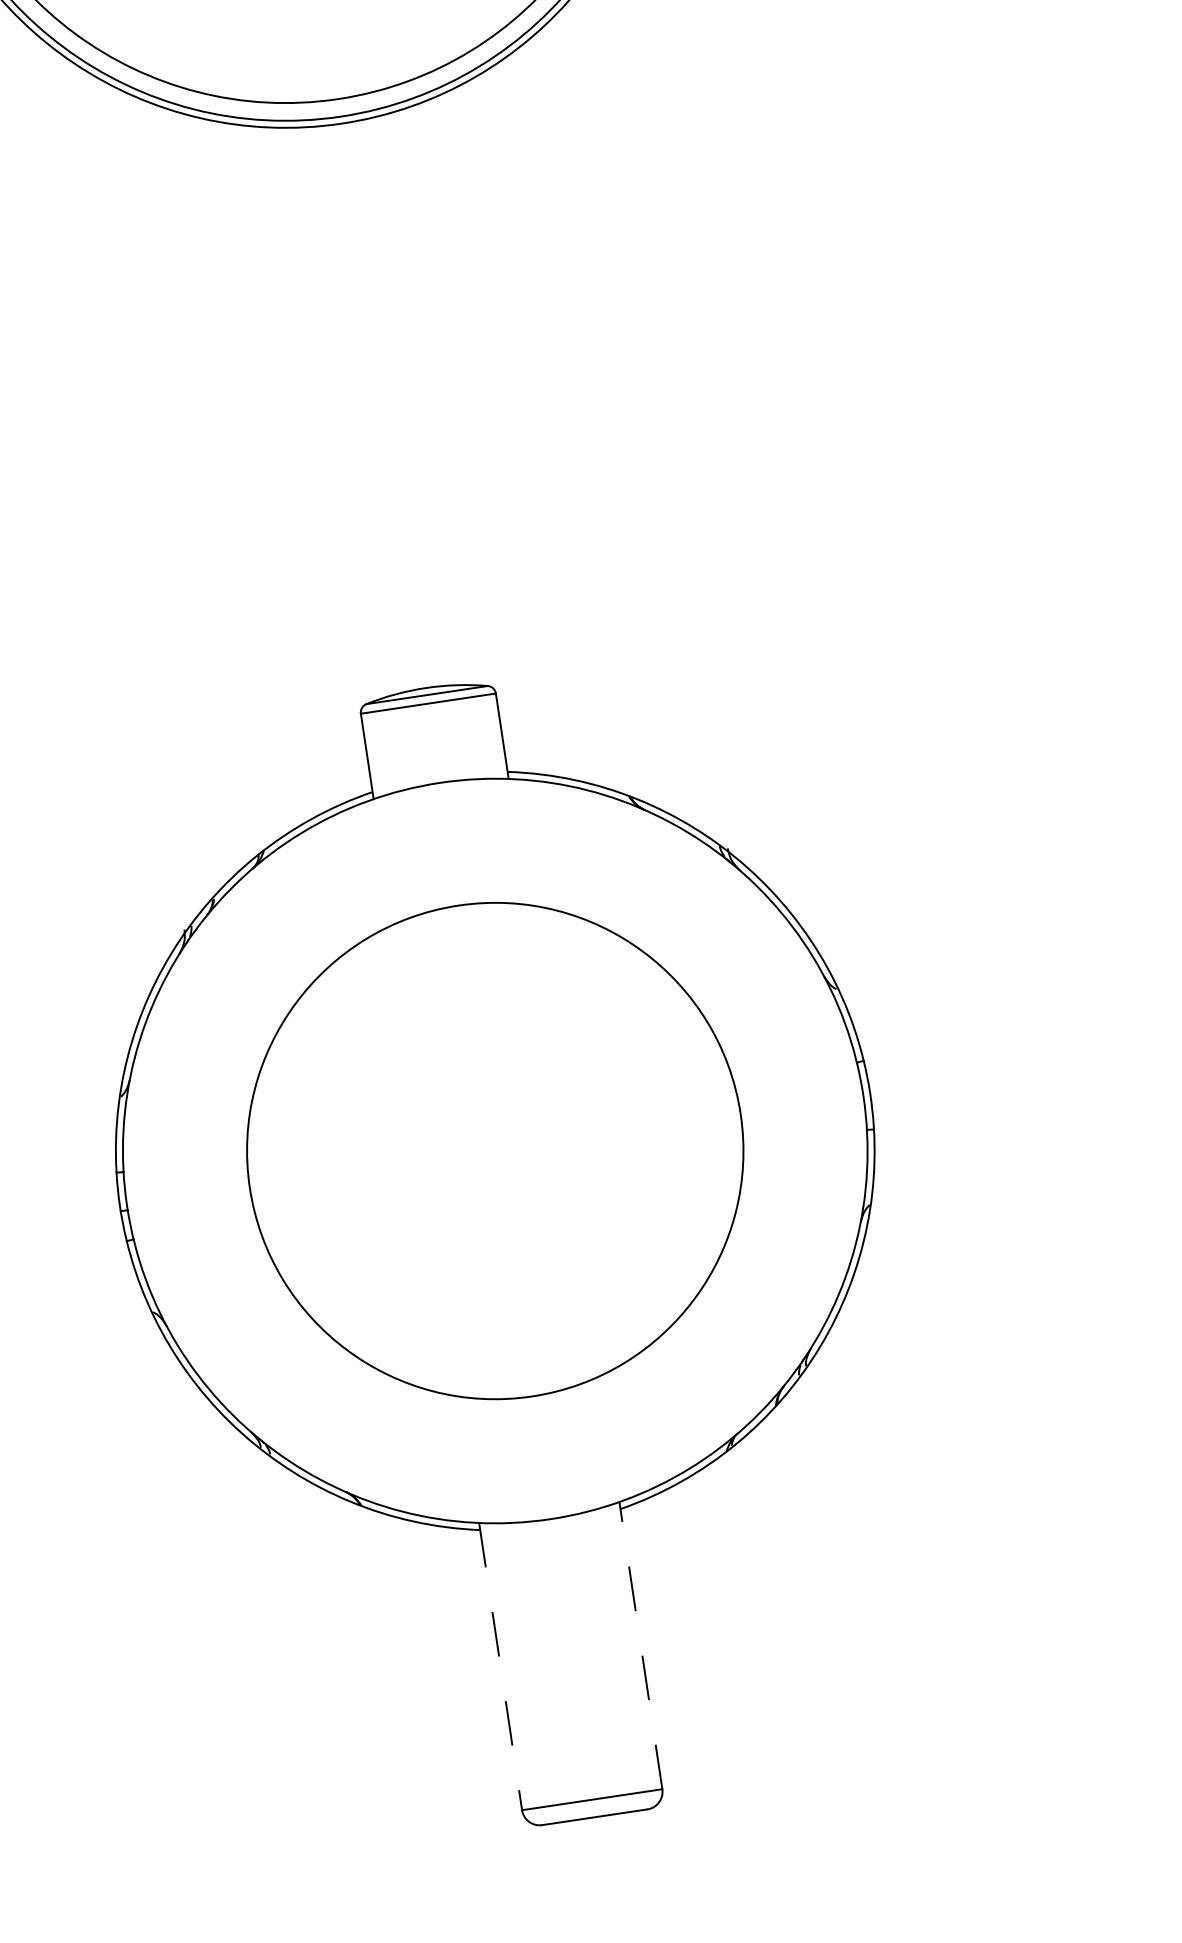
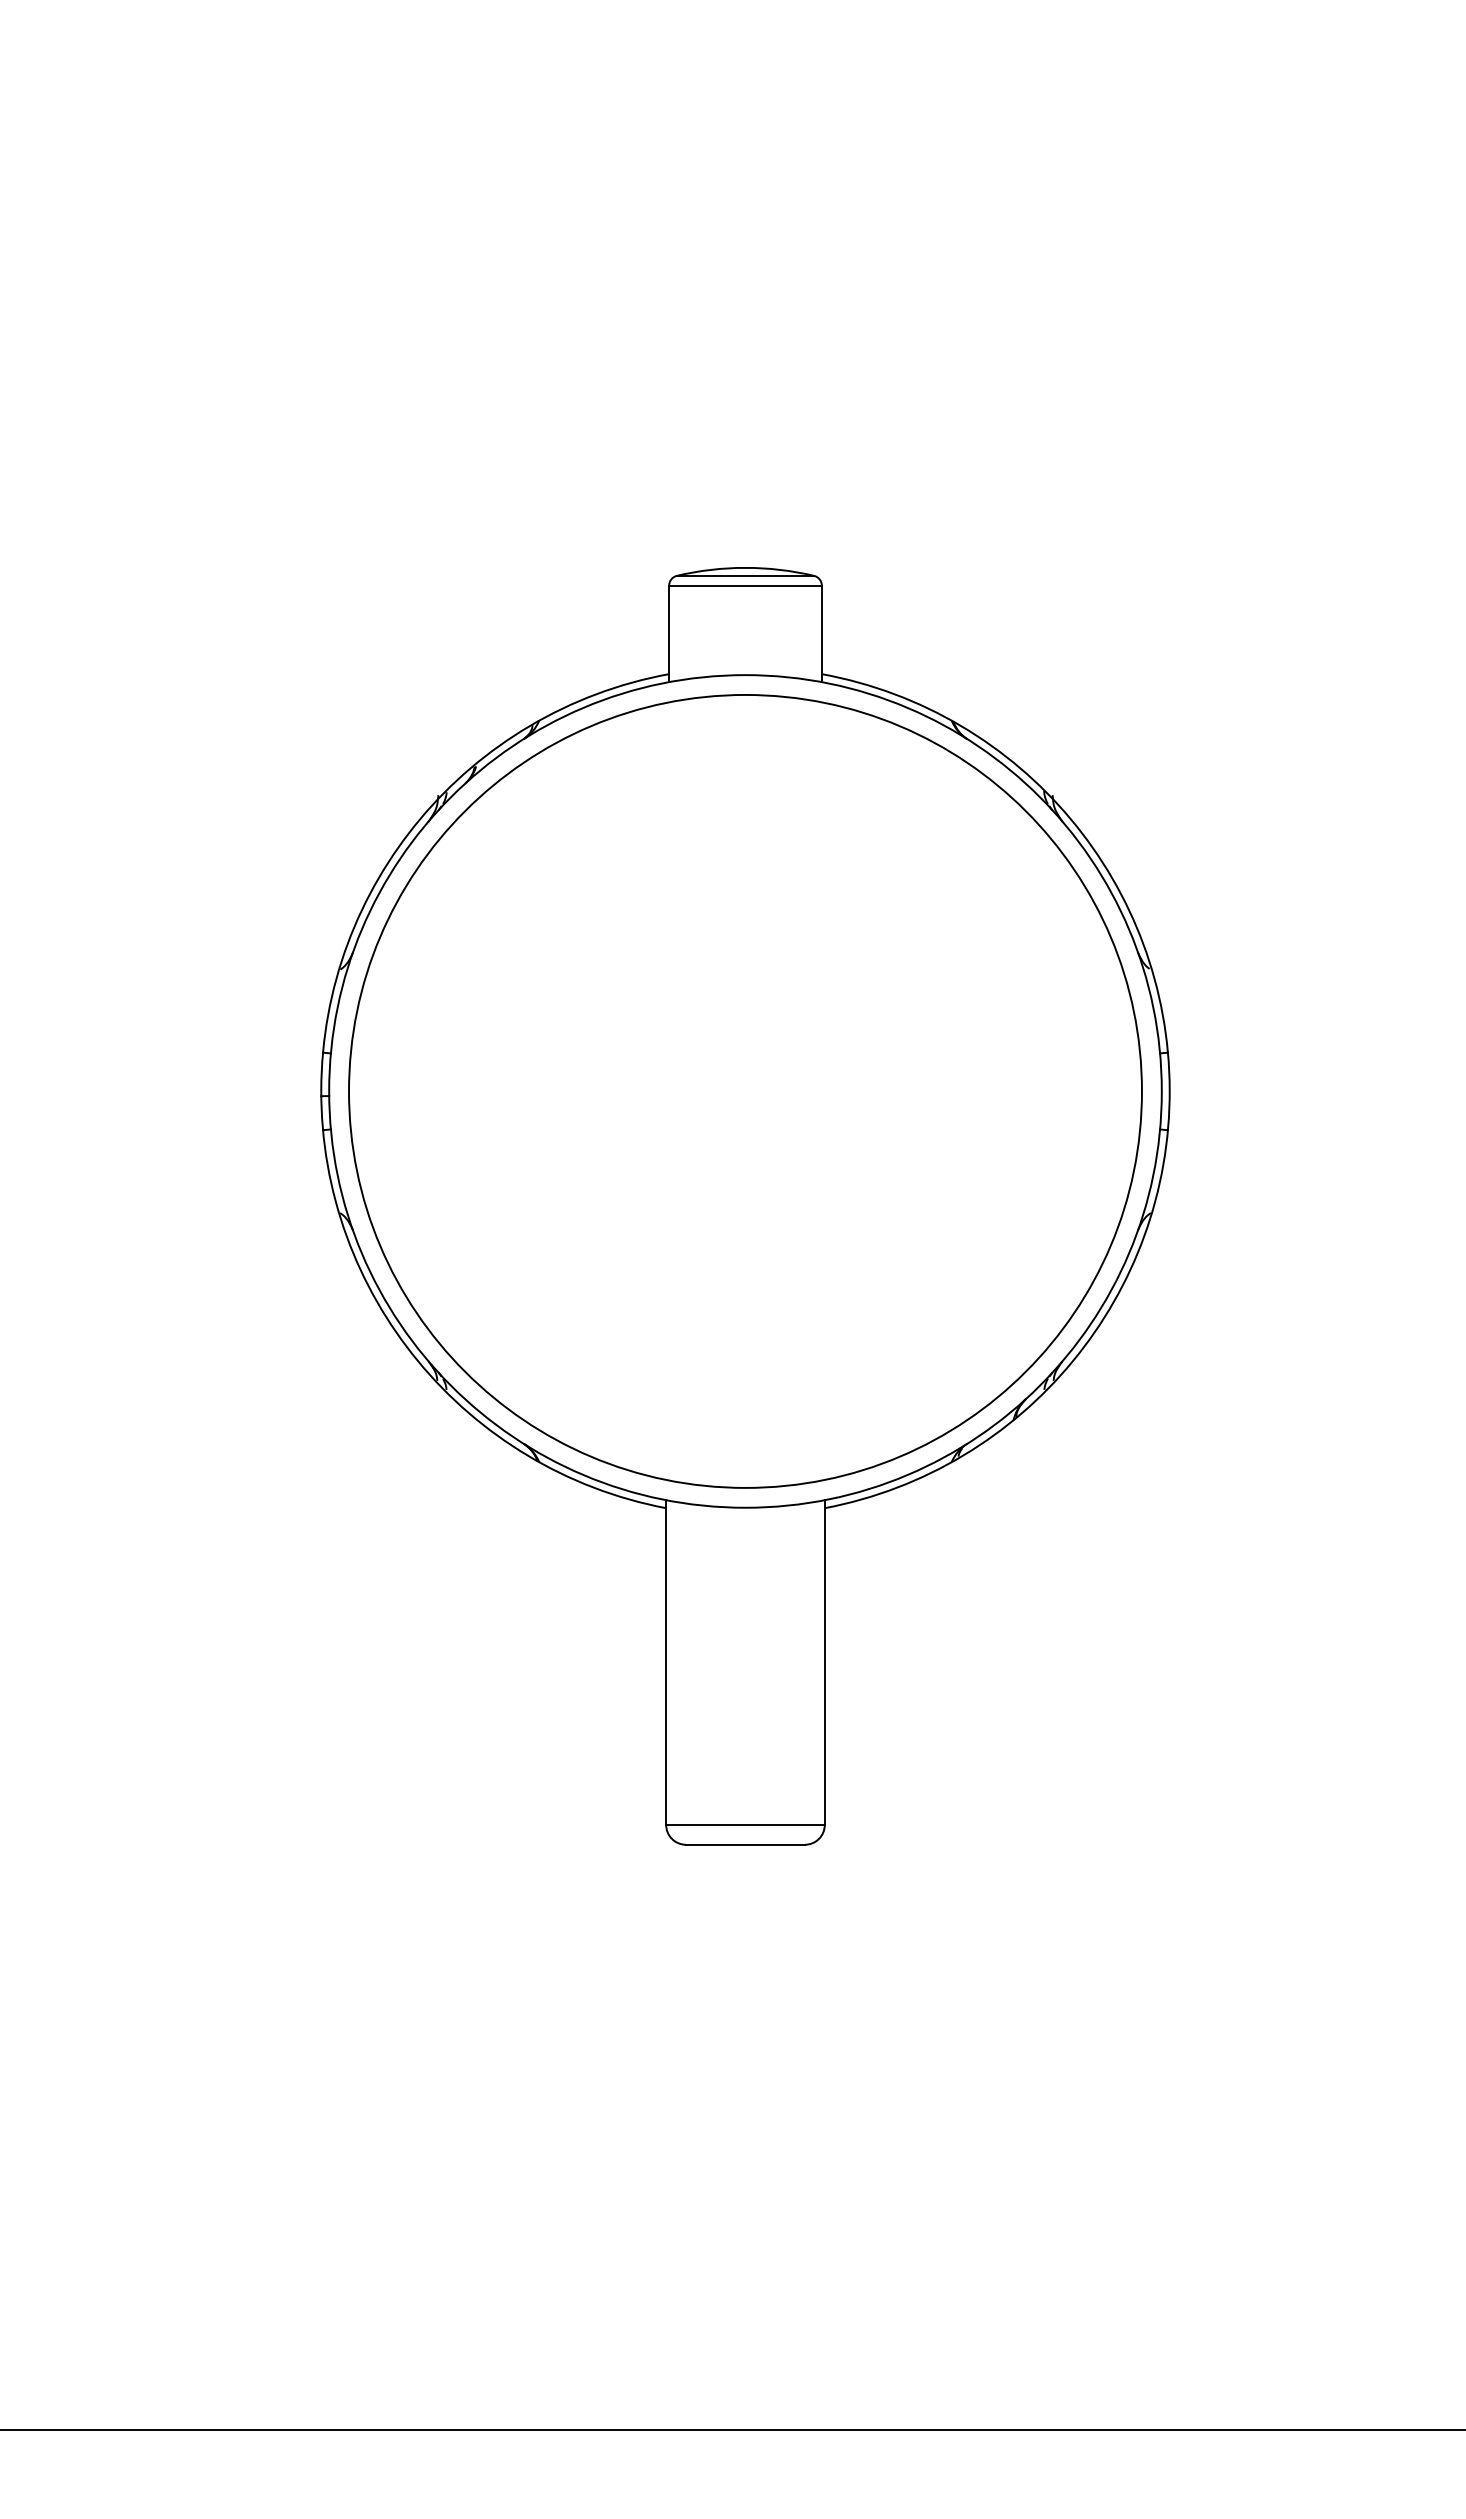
circle: (495, 1150) -> (745, 1090), size x1.43
line: (640, 1645) -> (824, 1662), dashed -> solid
line: (501, 1667) -> (666, 1663), dashed -> solid

